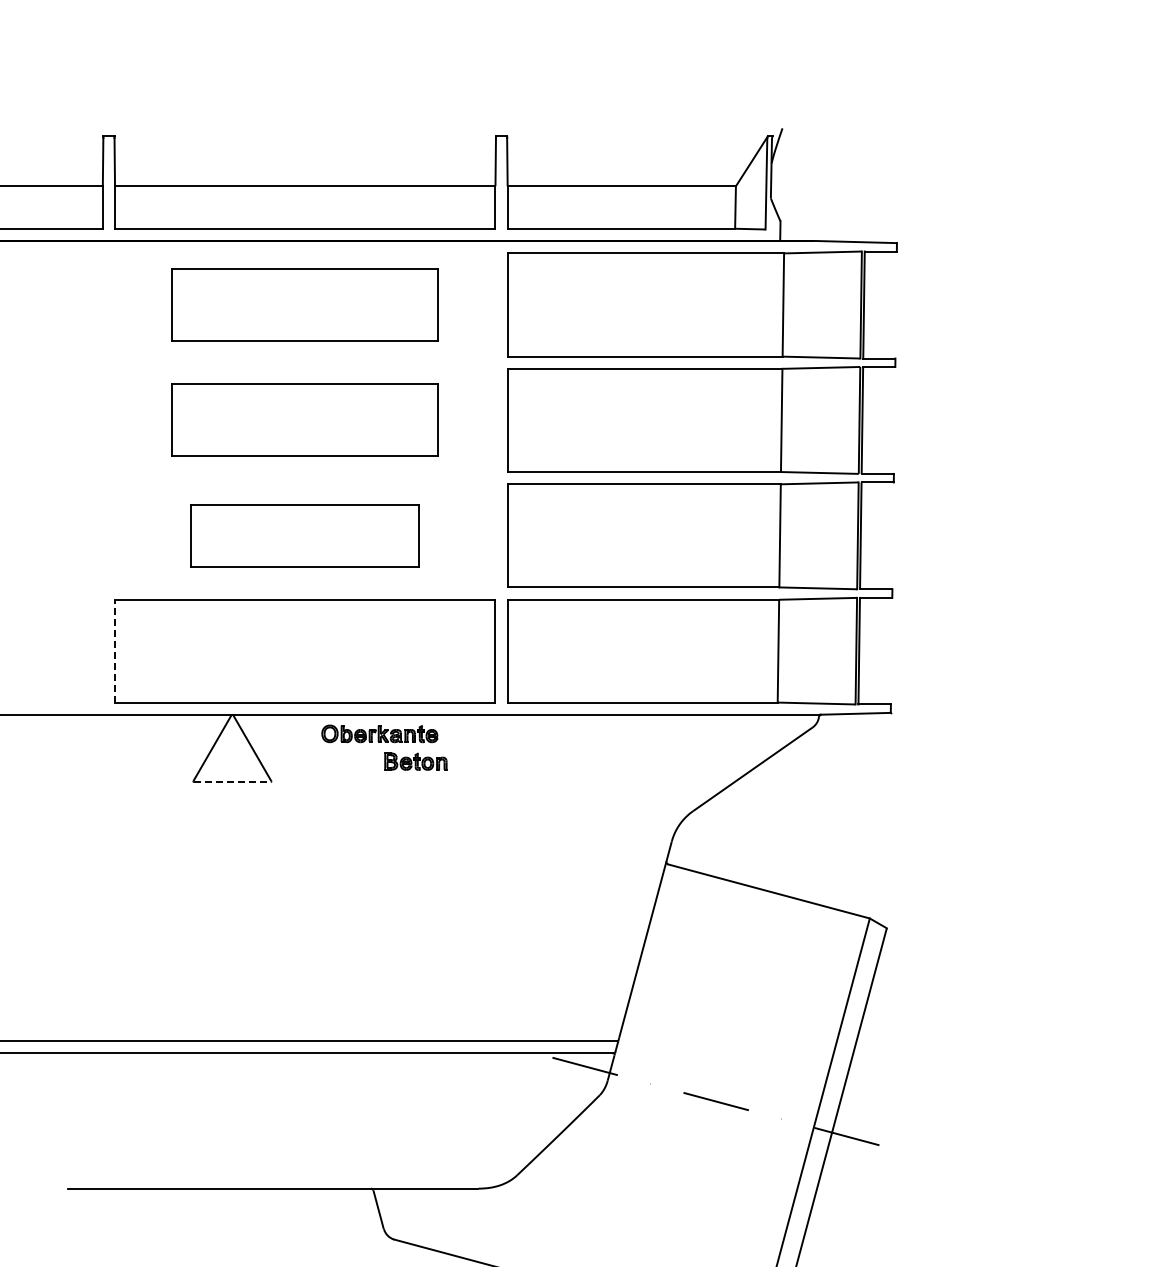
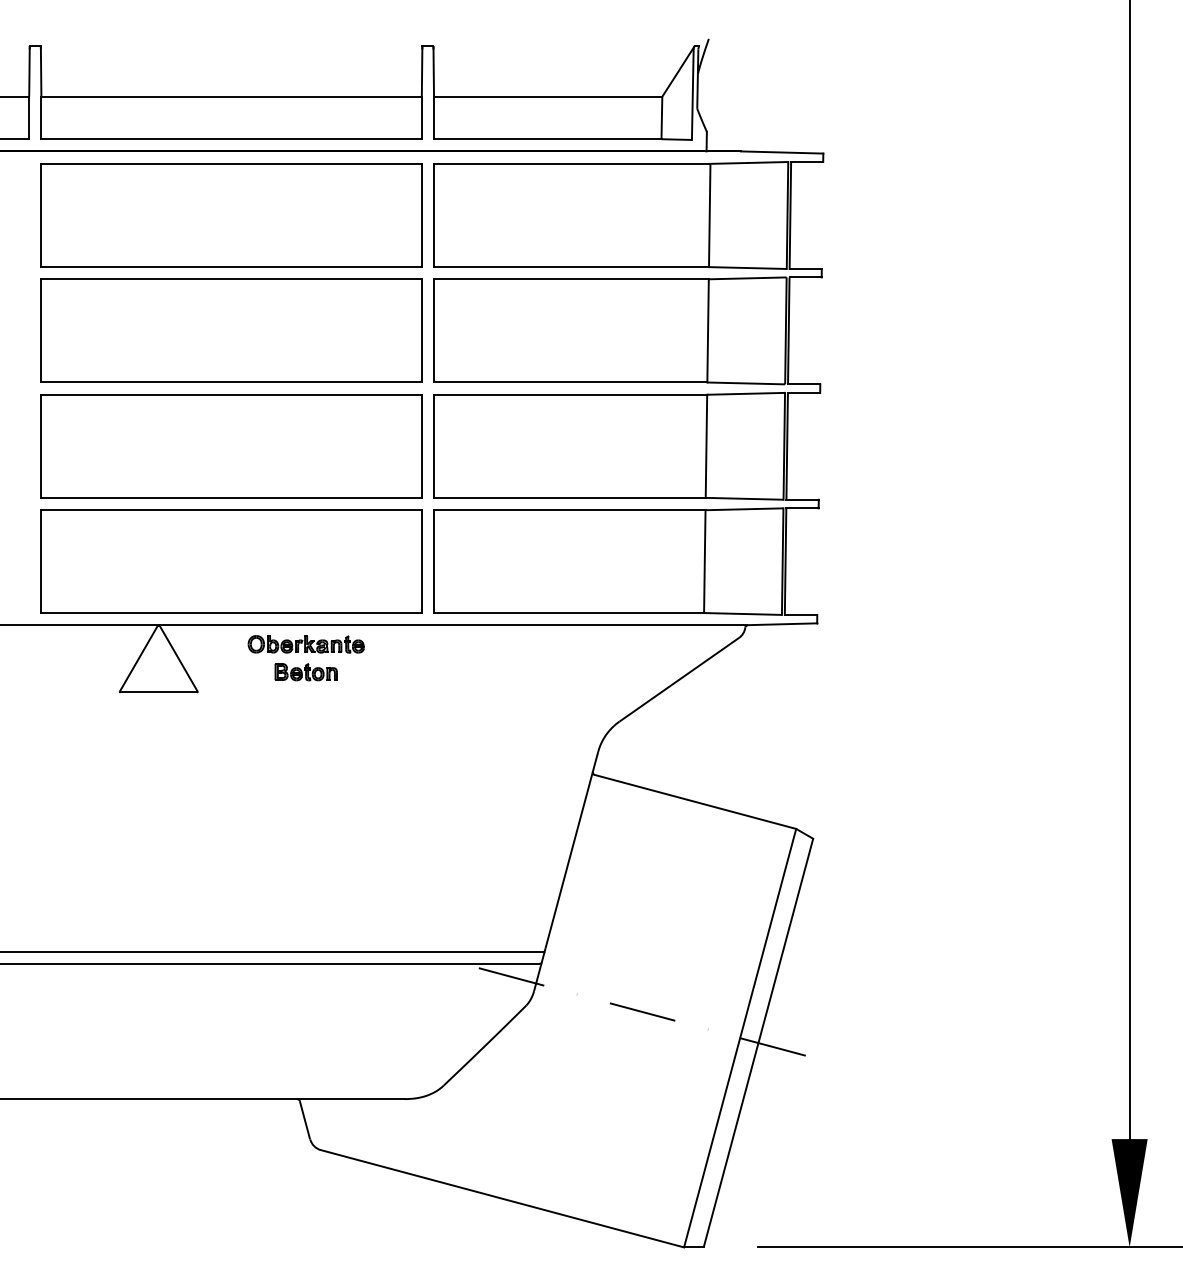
part: (305, 305) -> (231, 215), size x1.43
part: (305, 420) -> (231, 330), size x1.43
part: (305, 536) -> (231, 446), size x1.67
line: (115, 651) -> (41, 561), dashed -> solid
part: (415, 762) -> (305, 672), moved
line: (233, 782) -> (159, 692), dashed -> solid

